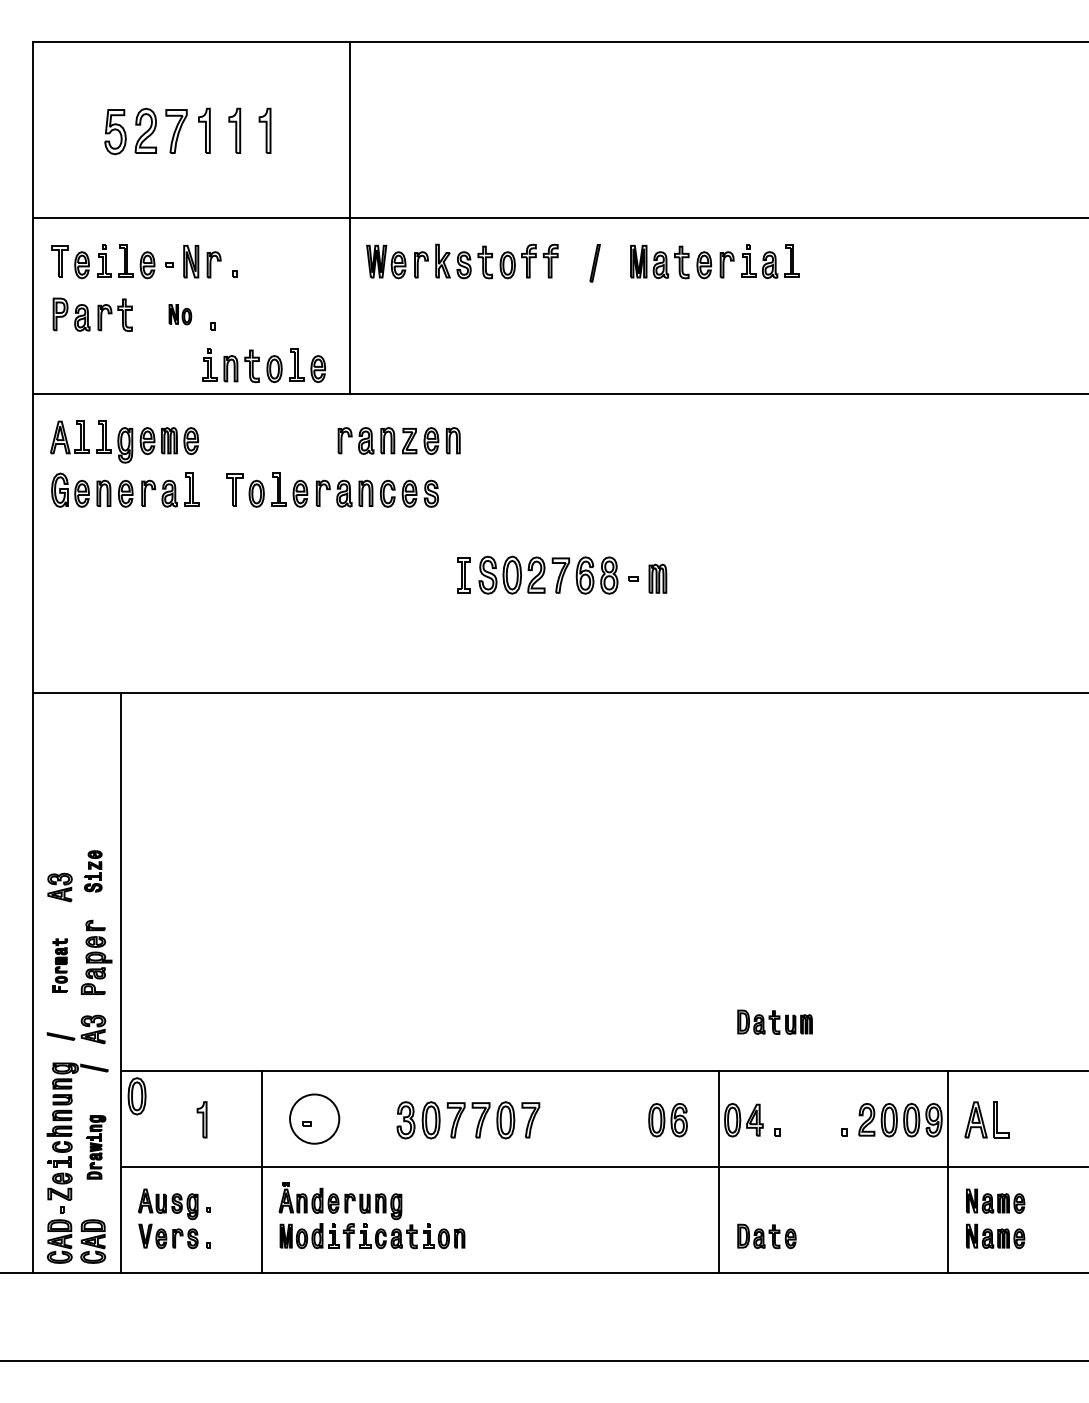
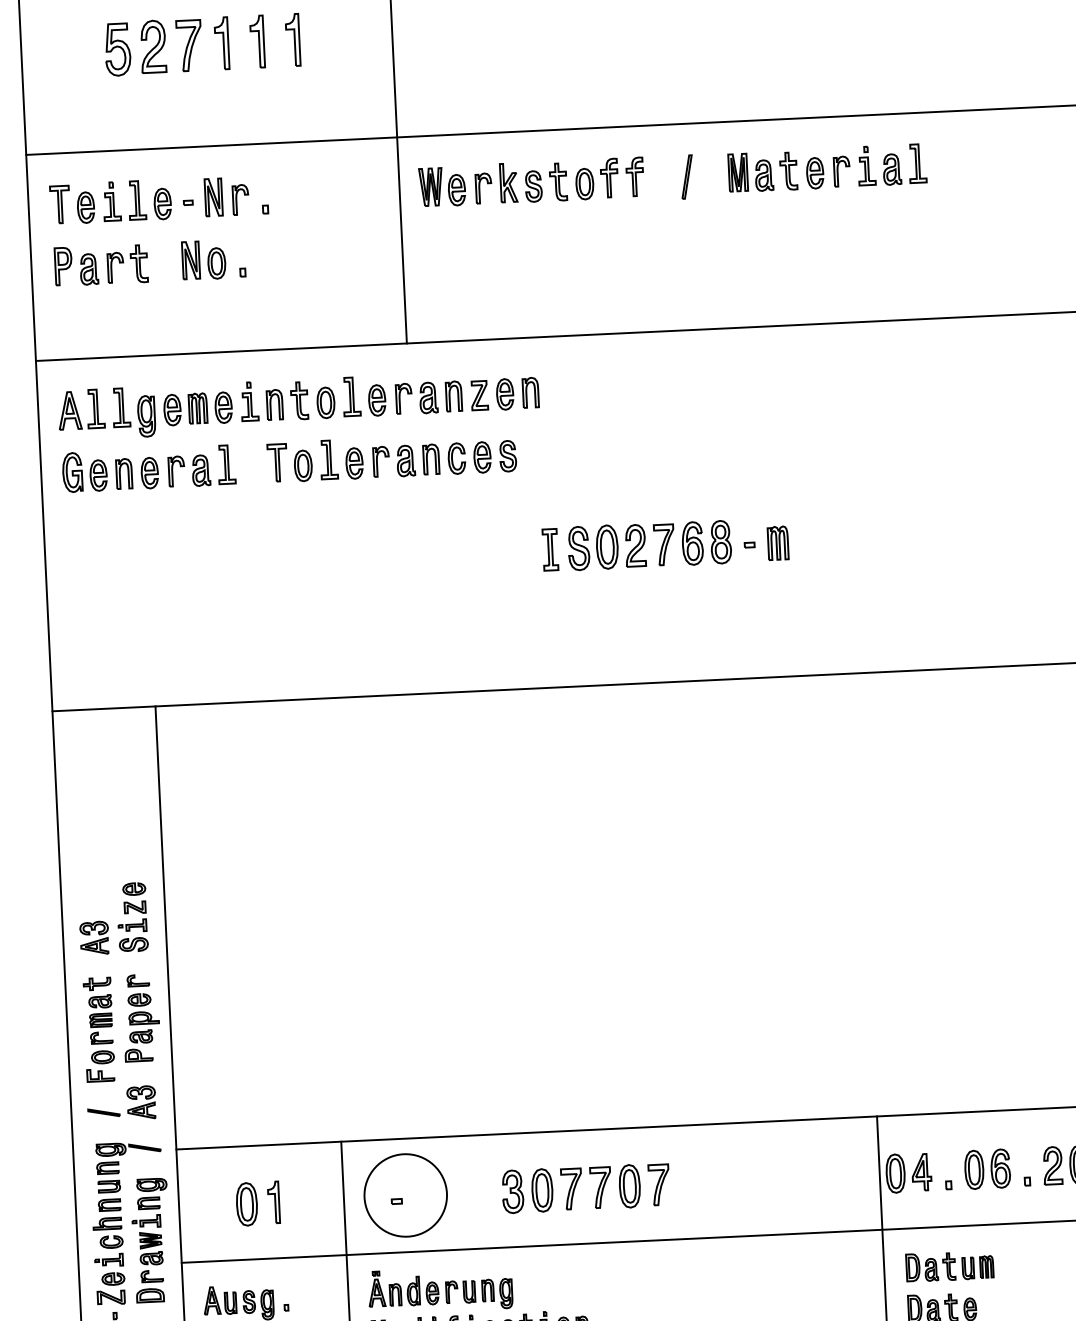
part: (180, 314) -> (204, 259), size x1.67
part: (263, 365) -> (312, 399), moved
part: (93, 871) -> (132, 917), size x1.43
part: (59, 965) -> (98, 1029), size x1.67
part: (774, 1021) -> (949, 1265), moved
part: (136, 1096) -> (246, 1204), moved
circle: (314, 1118) -> (405, 1194), size x1.43
part: (667, 1120) -> (986, 1169), moved
part: (96, 1147) -> (151, 1240), size x1.67

